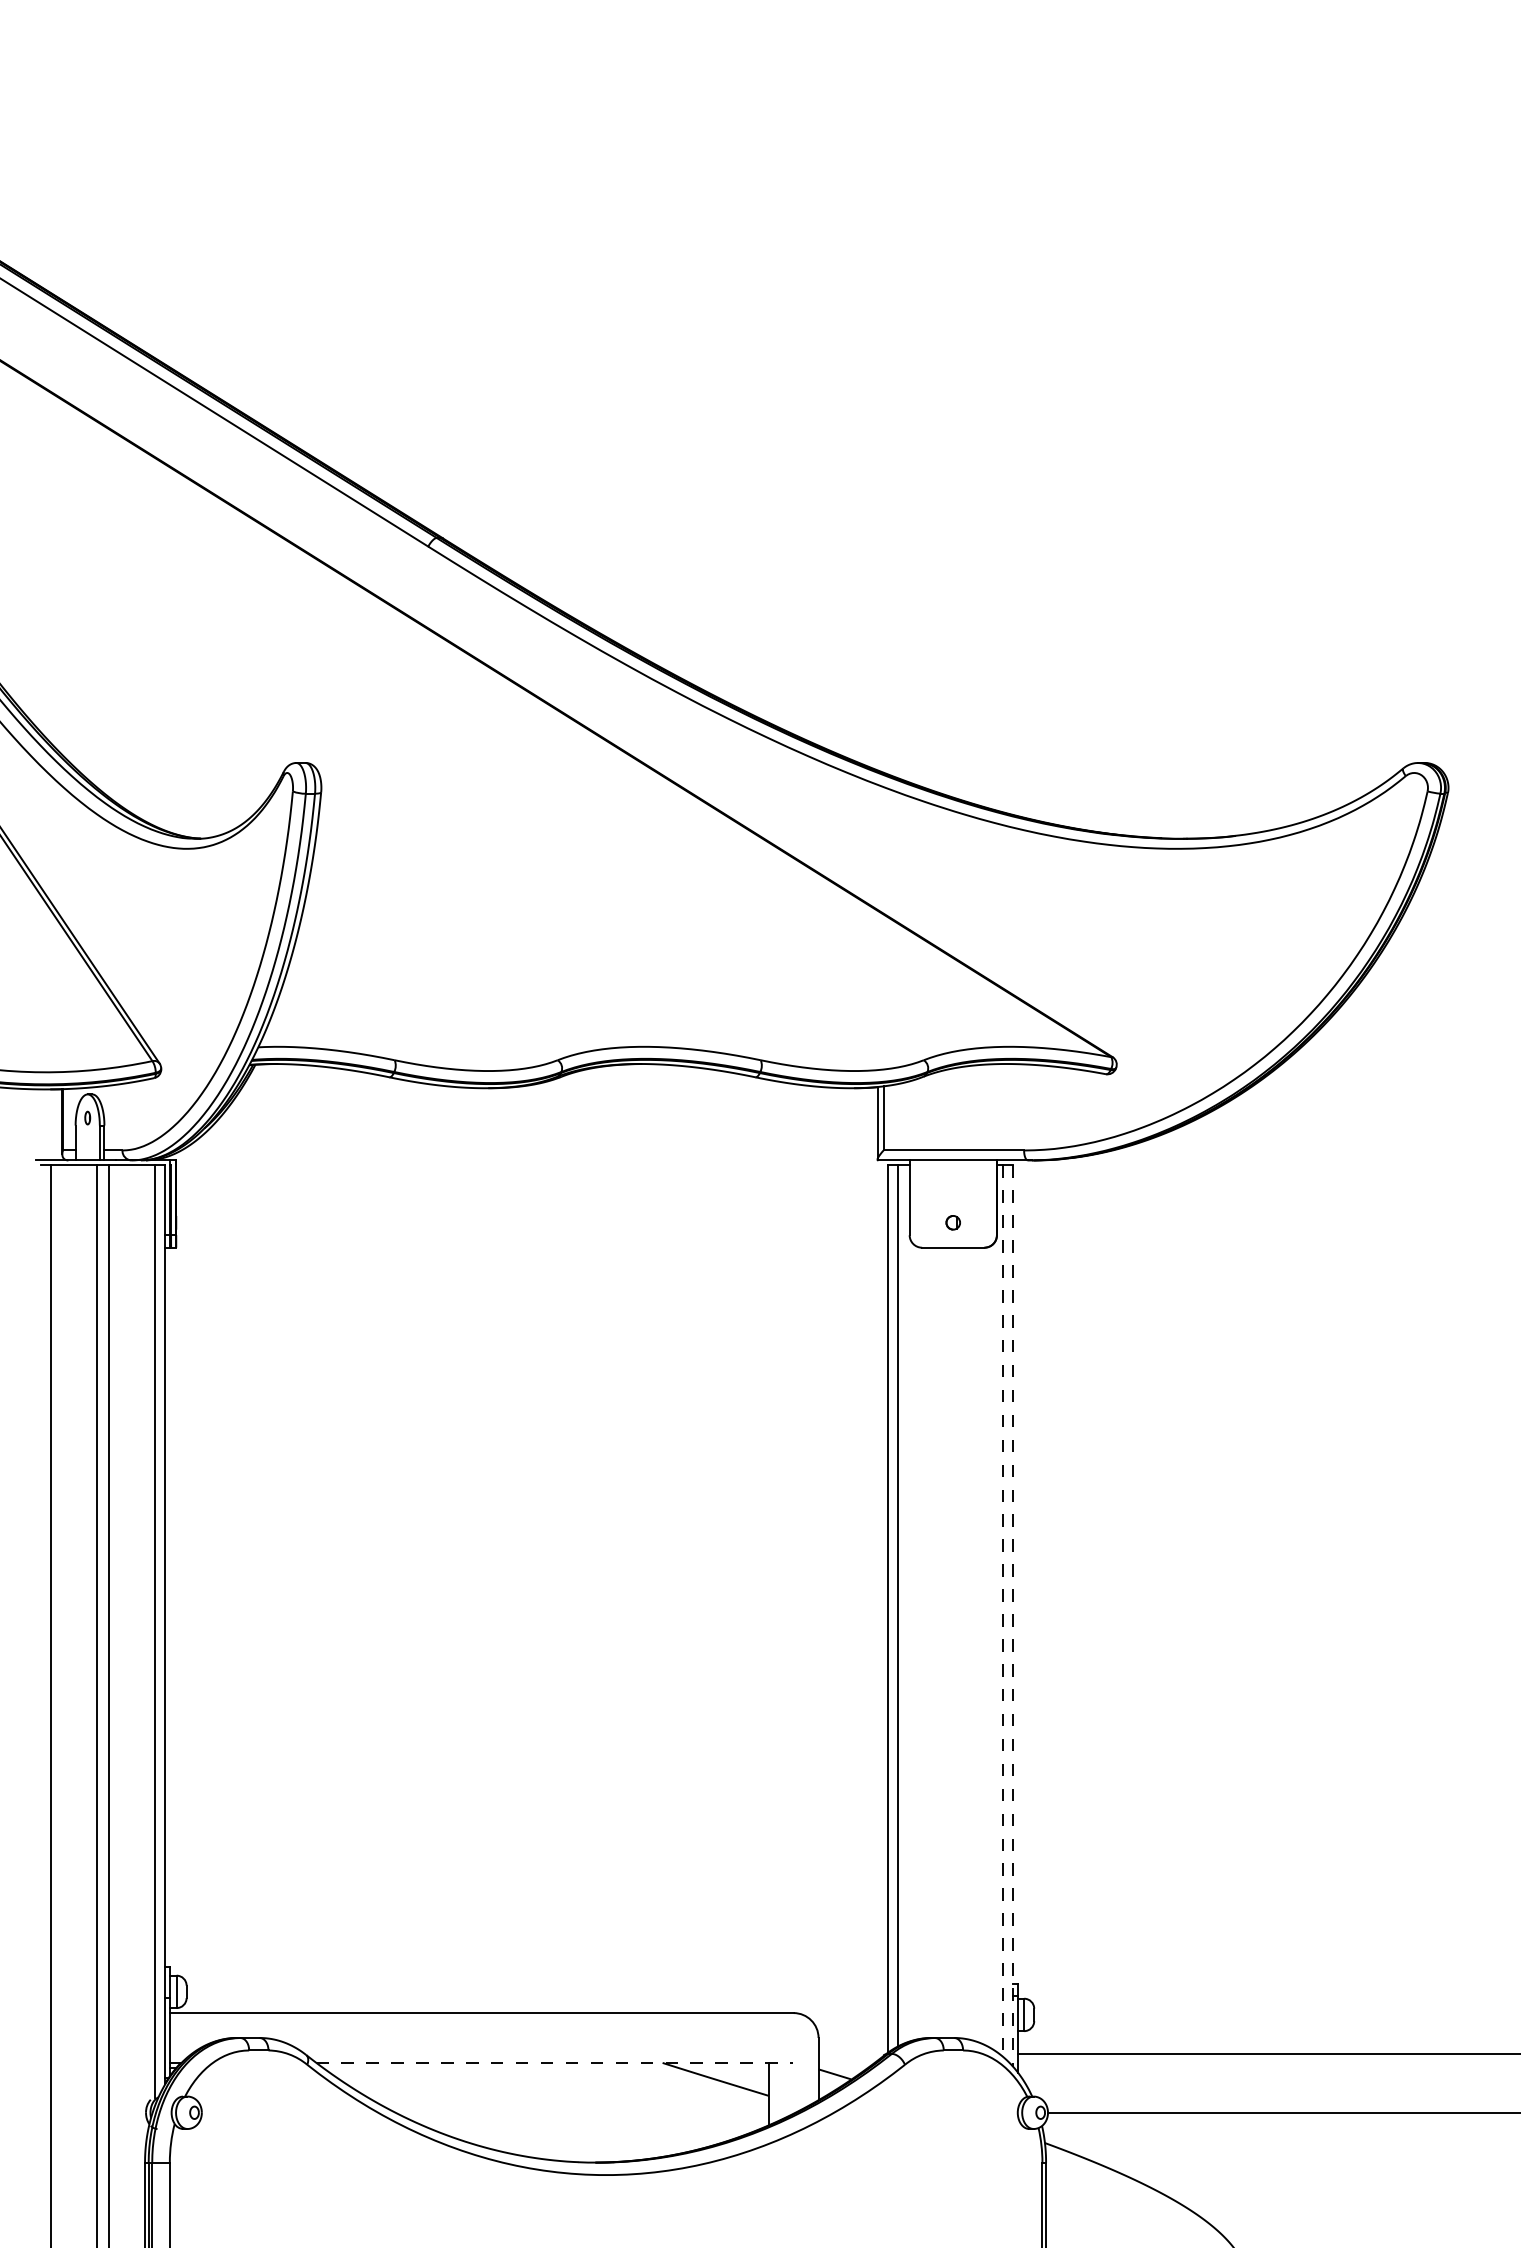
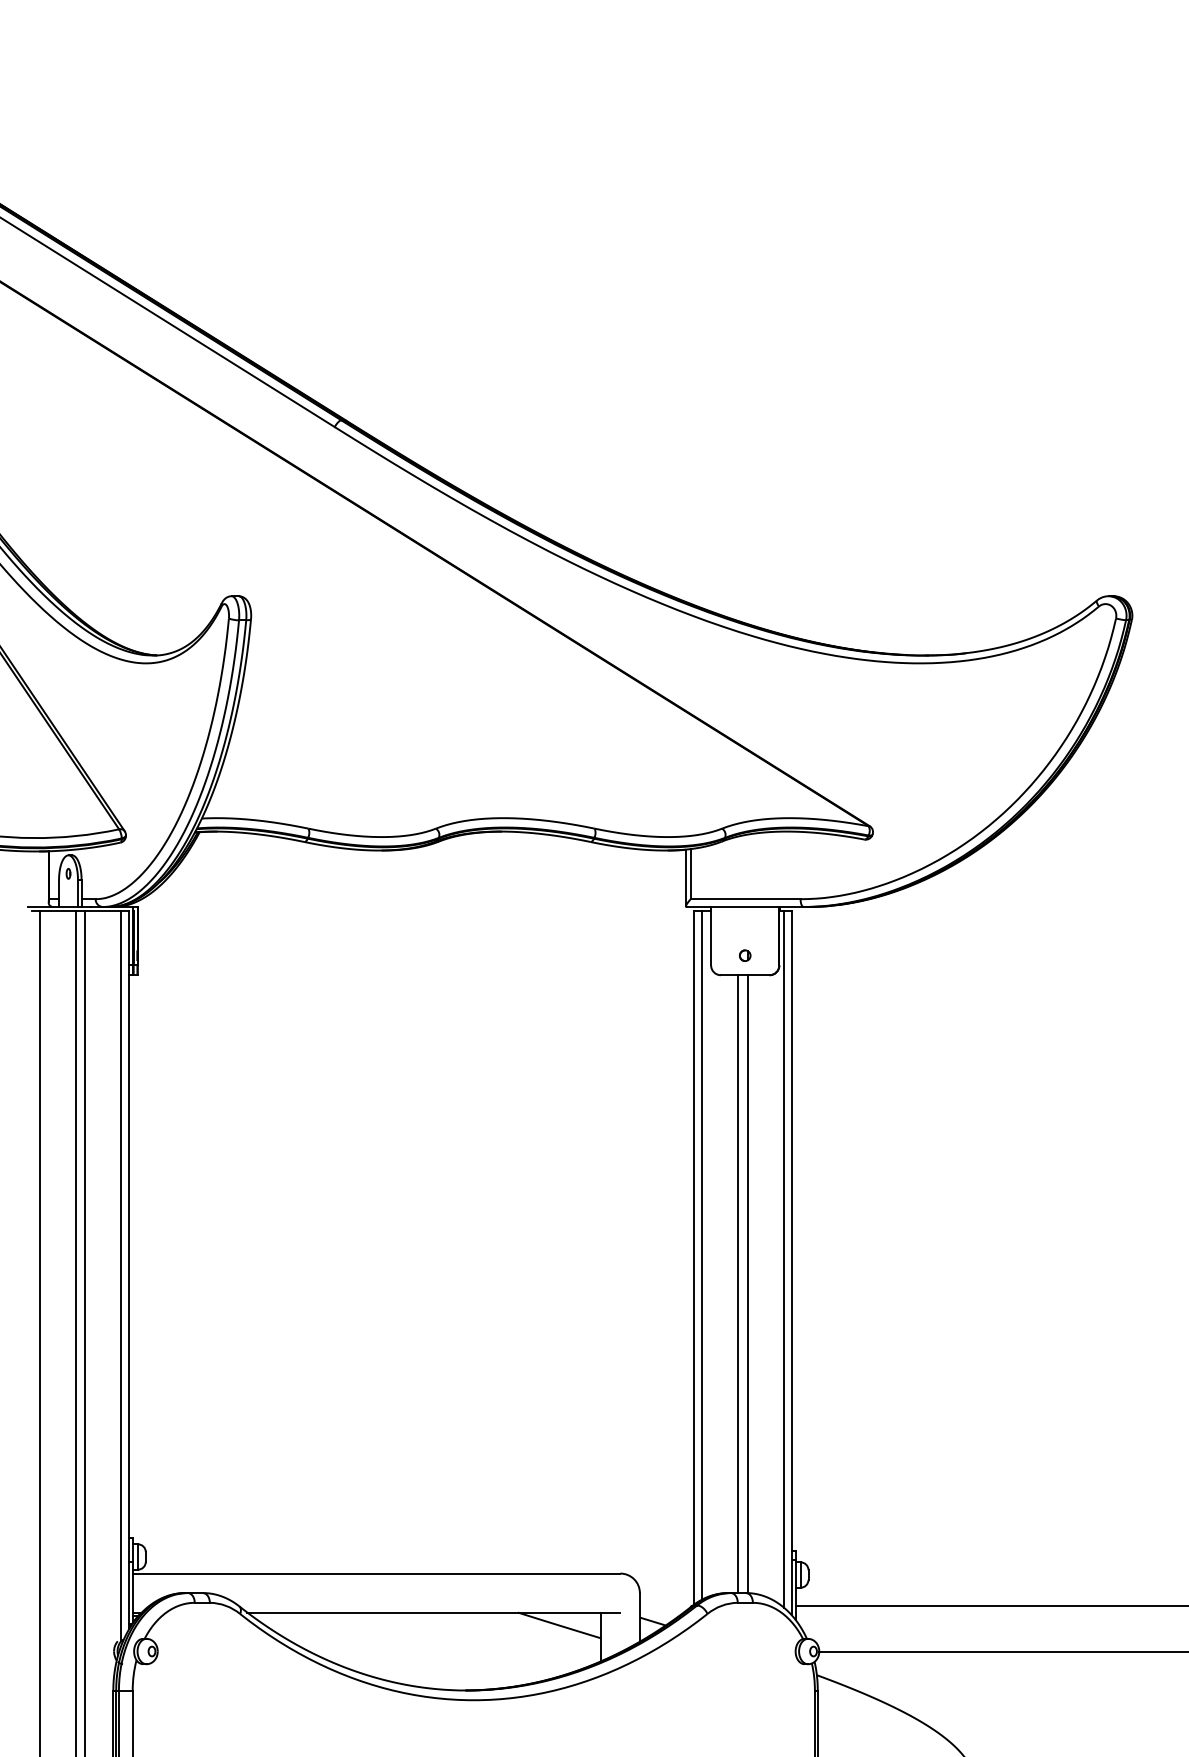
line: (1003, 1611) -> (784, 1259), dashed -> solid
line: (1013, 1616) -> (792, 1263), dashed -> solid
line: (944, 1642) -> (738, 1283), added
line: (956, 1642) -> (747, 1283), added
line: (555, 2062) -> (434, 1612), dashed -> solid

